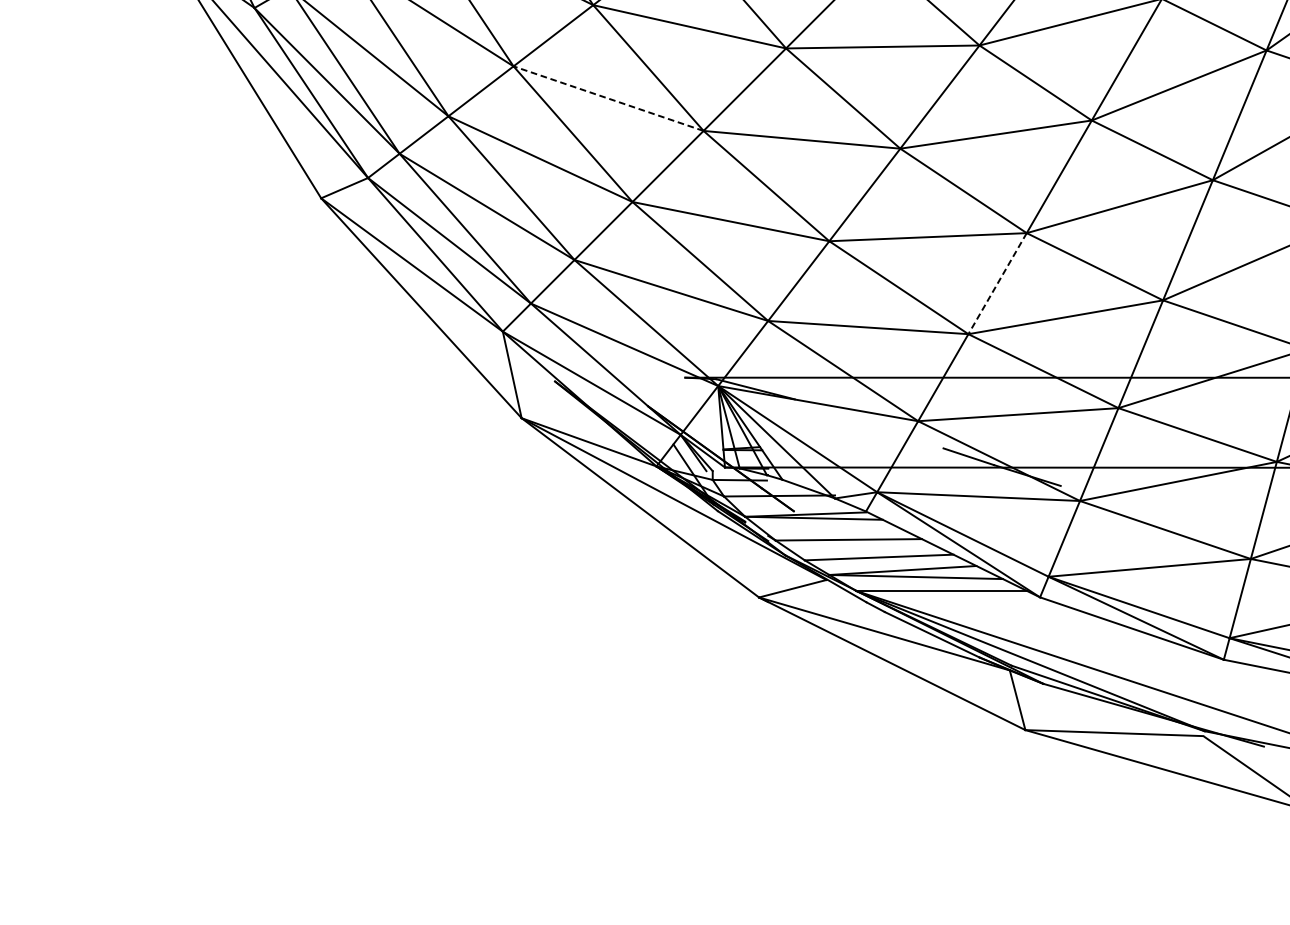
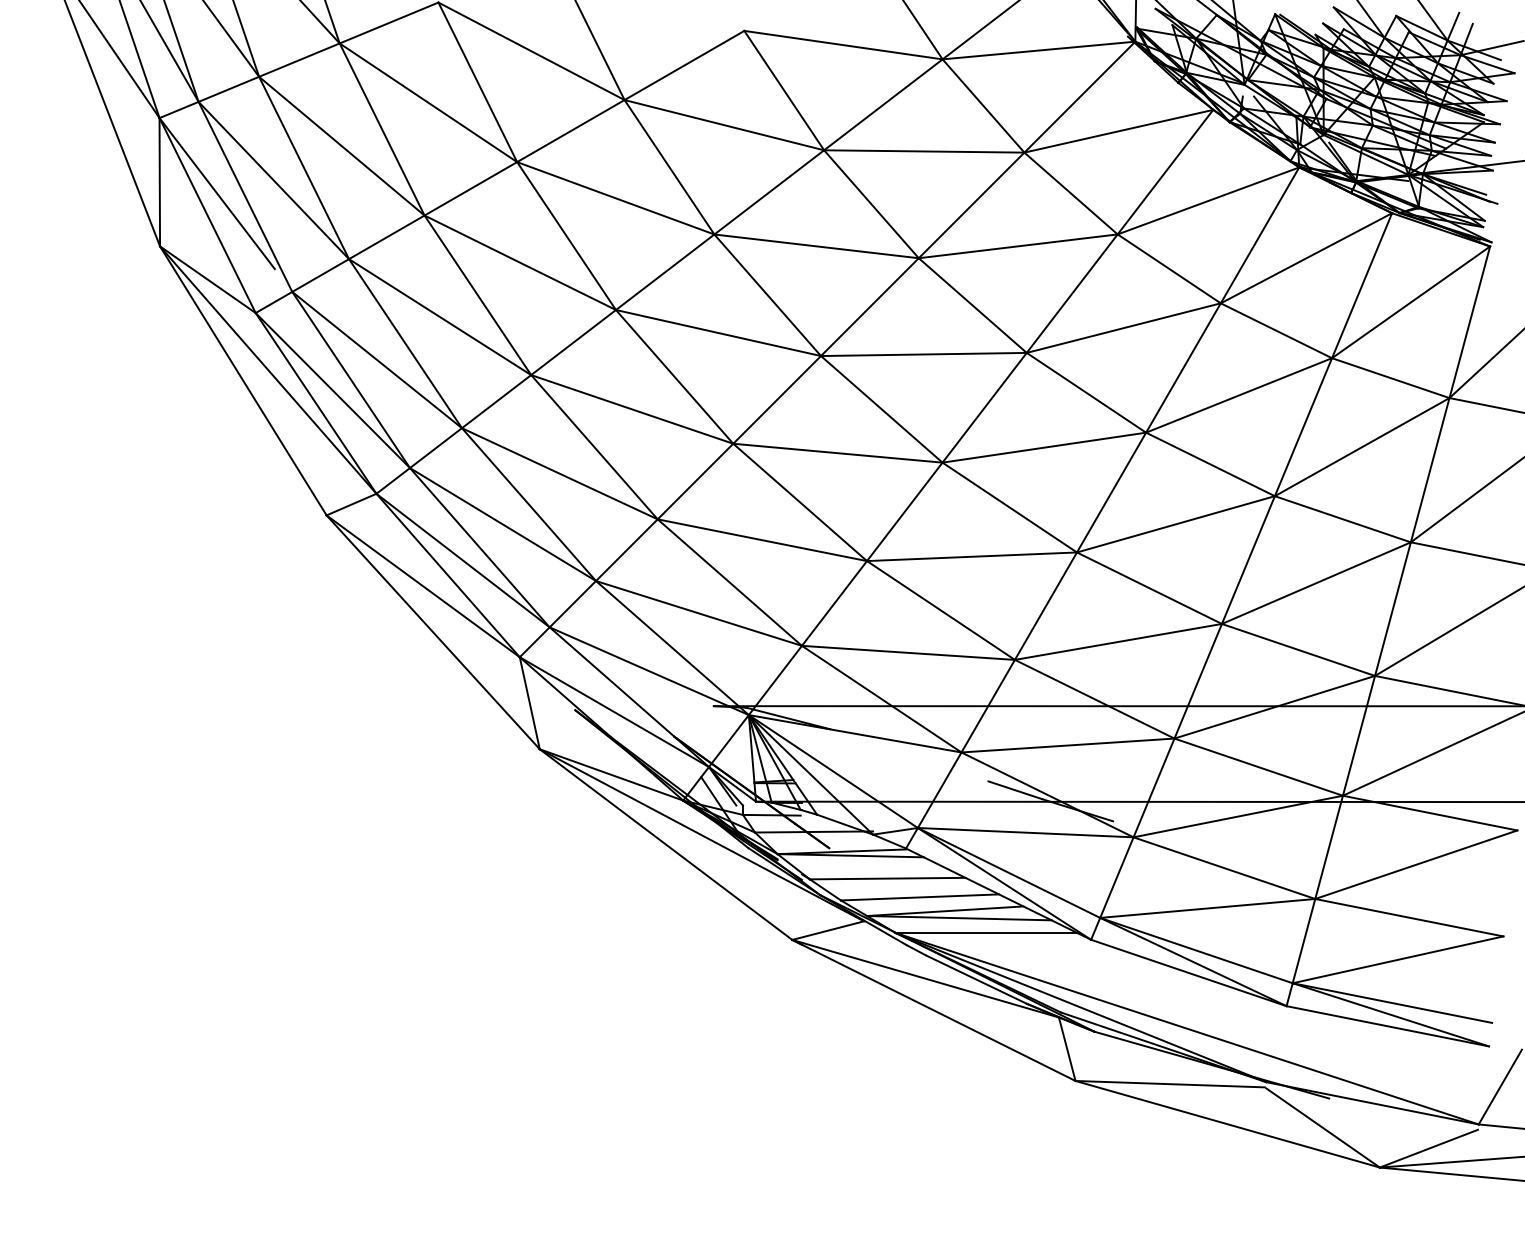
line: (608, 98) -> (632, 409), dashed -> solid
line: (997, 283) -> (1045, 606), dashed -> solid

